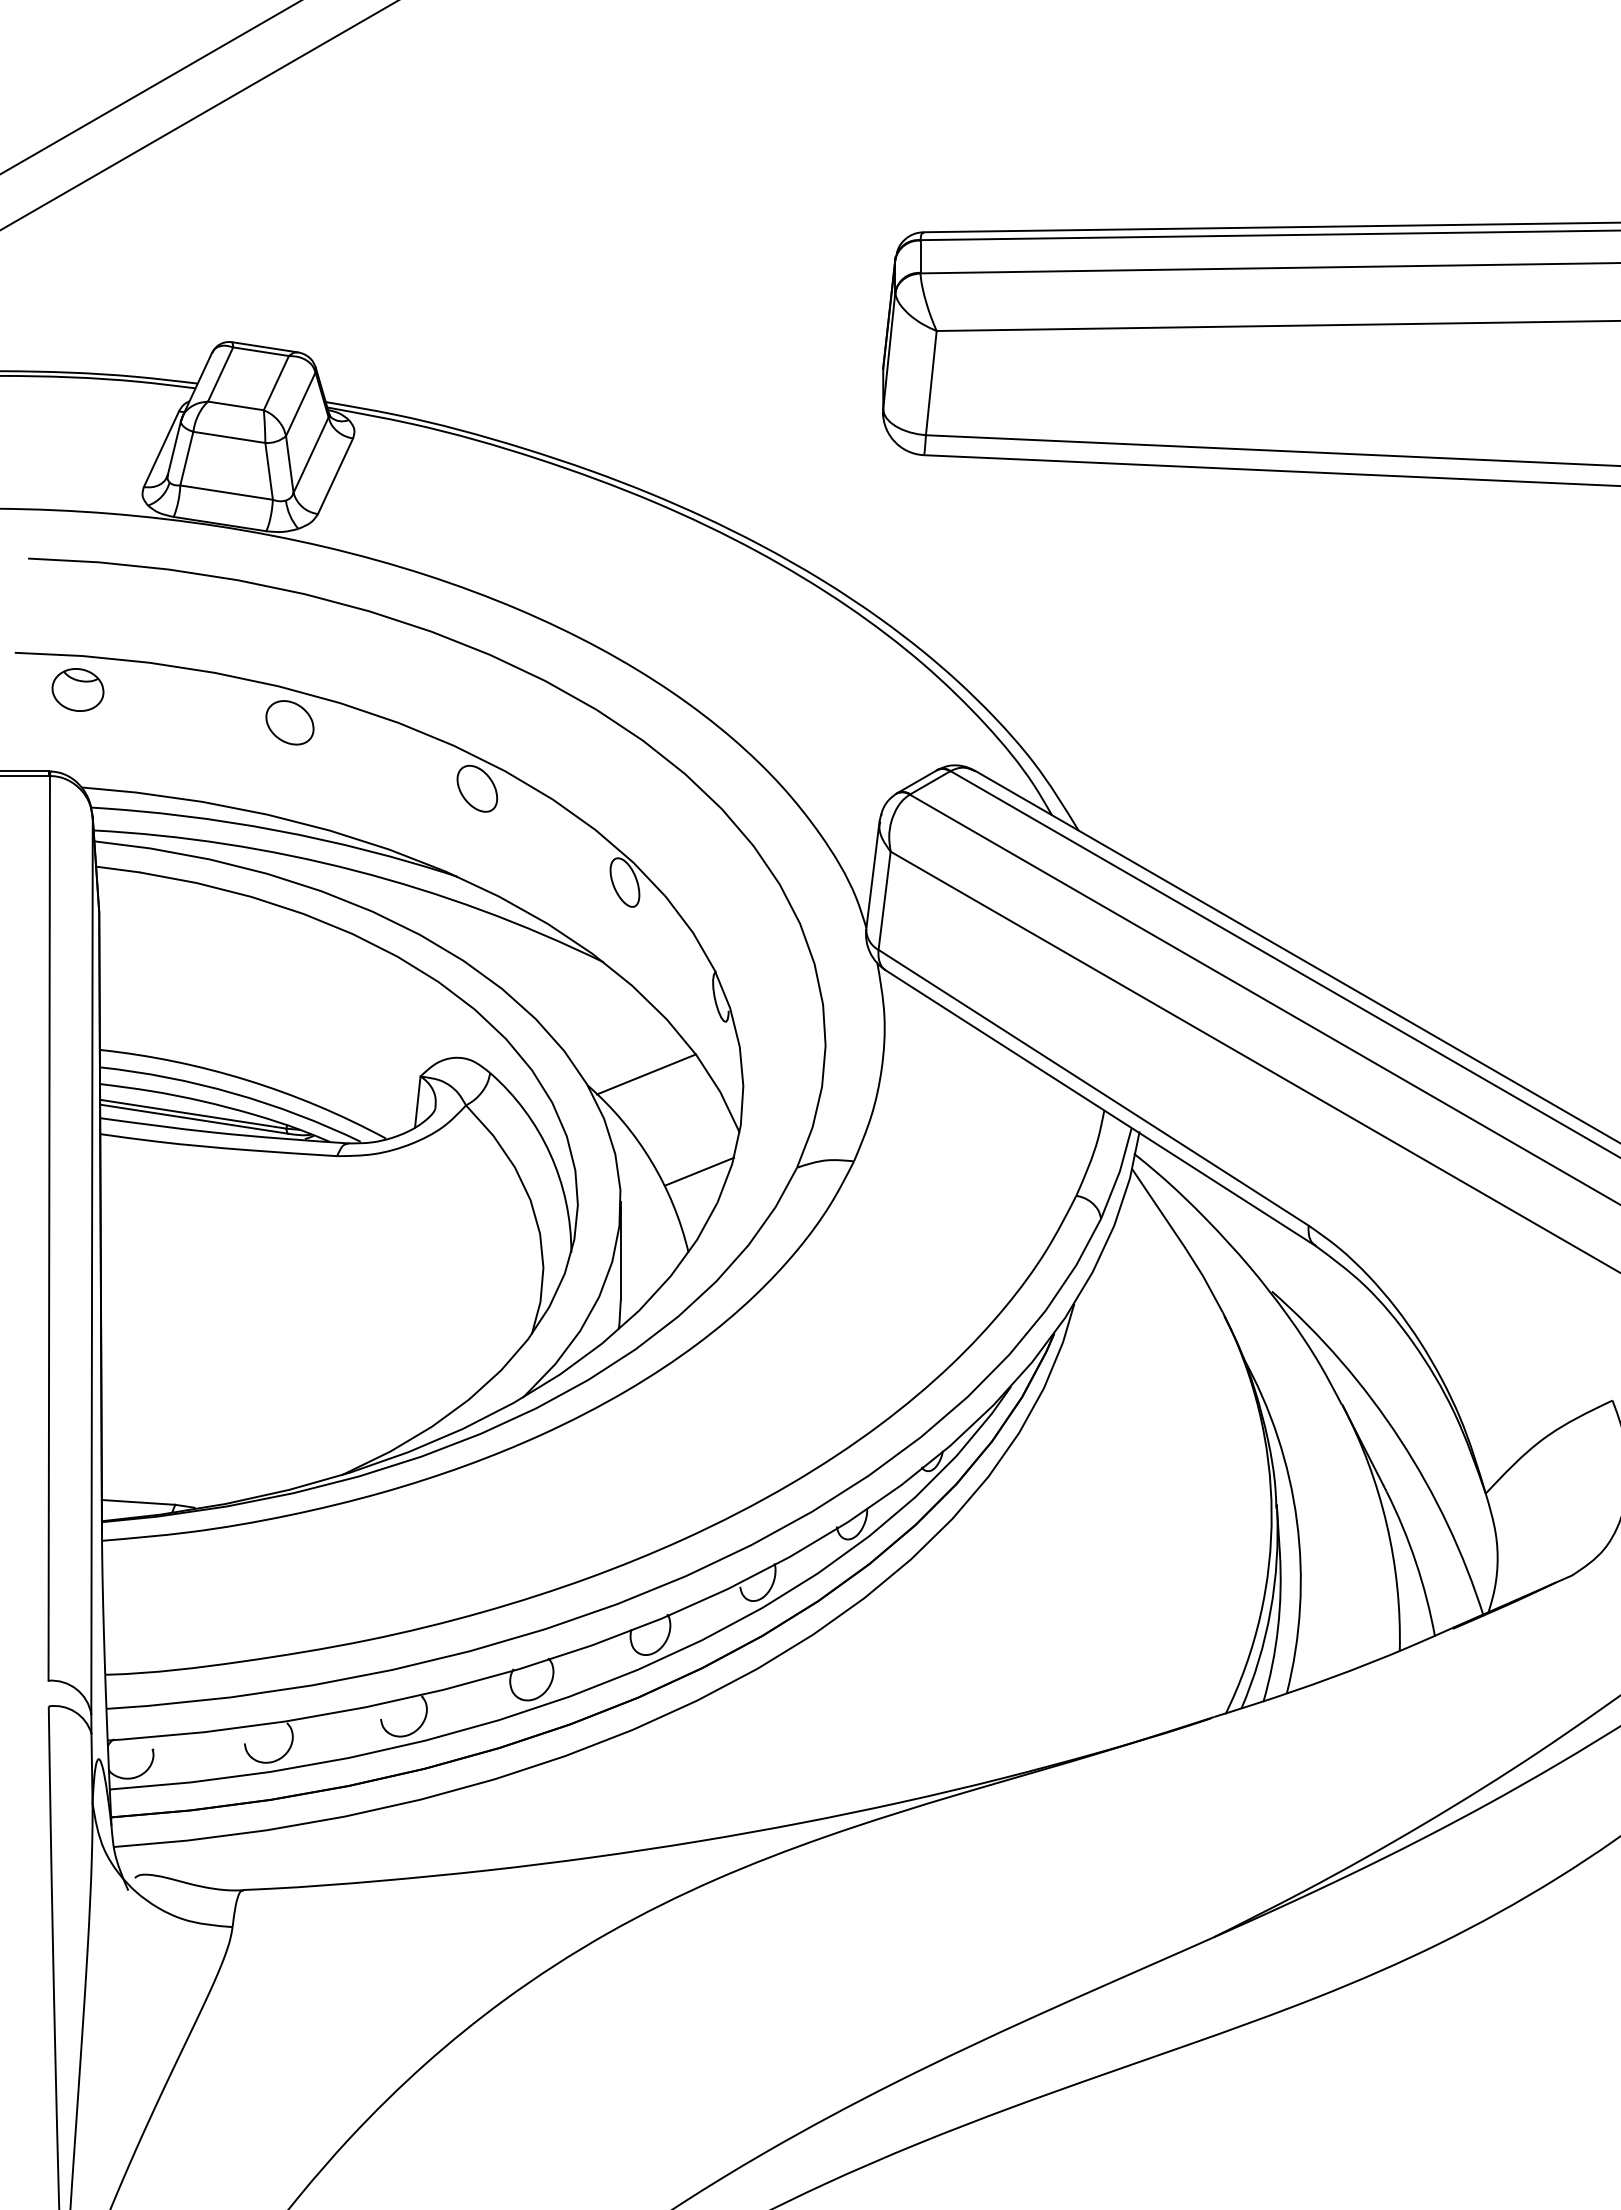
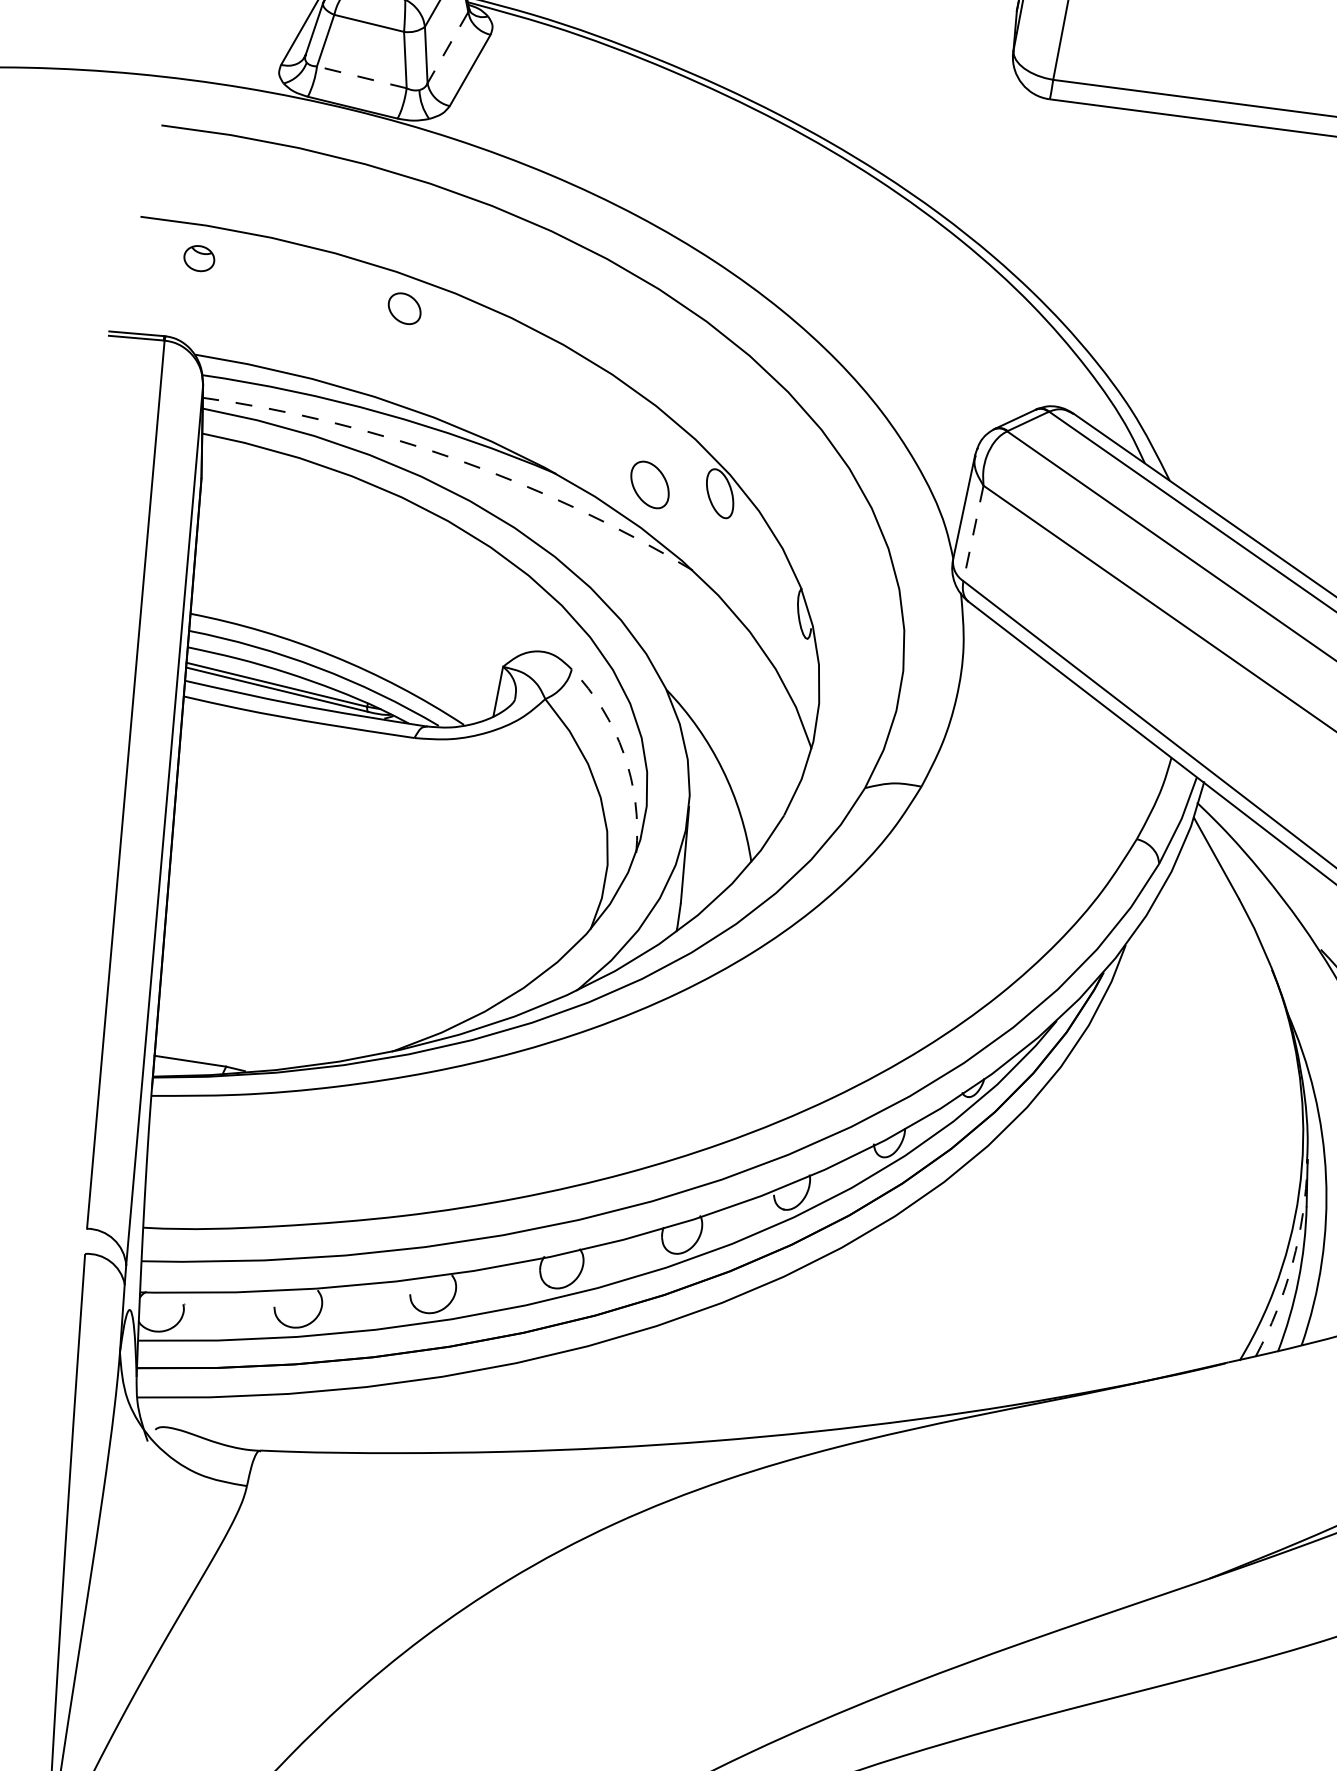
line: (311, 455) -> (448, 48), solid -> dashed
line: (226, 492) -> (361, 77), solid -> dashed
part: (77, 689) -> (198, 258), size x0.6
part: (289, 722) -> (404, 308), size x0.7
part: (477, 788) -> (650, 484), moved
arc: (355, 870) -> (456, 459), solid -> dashed
line: (884, 901) -> (973, 534), solid -> dashed
line: (646, 1074) -> (725, 683), removed
arc: (550, 1154) -> (624, 754), solid -> dashed
line: (699, 1171) -> (768, 783), removed
arc: (1270, 1610) -> (1292, 1262), solid -> dashed

